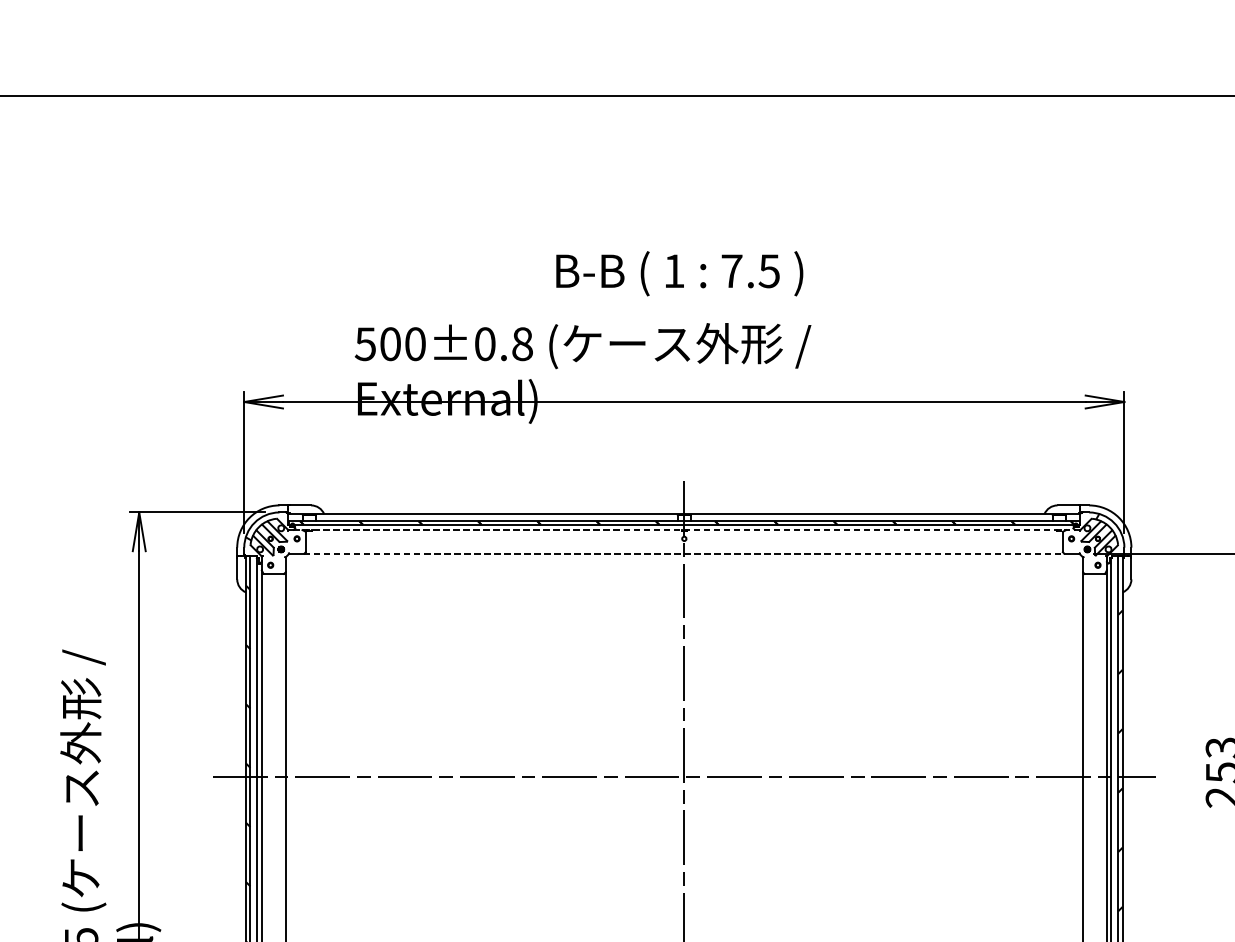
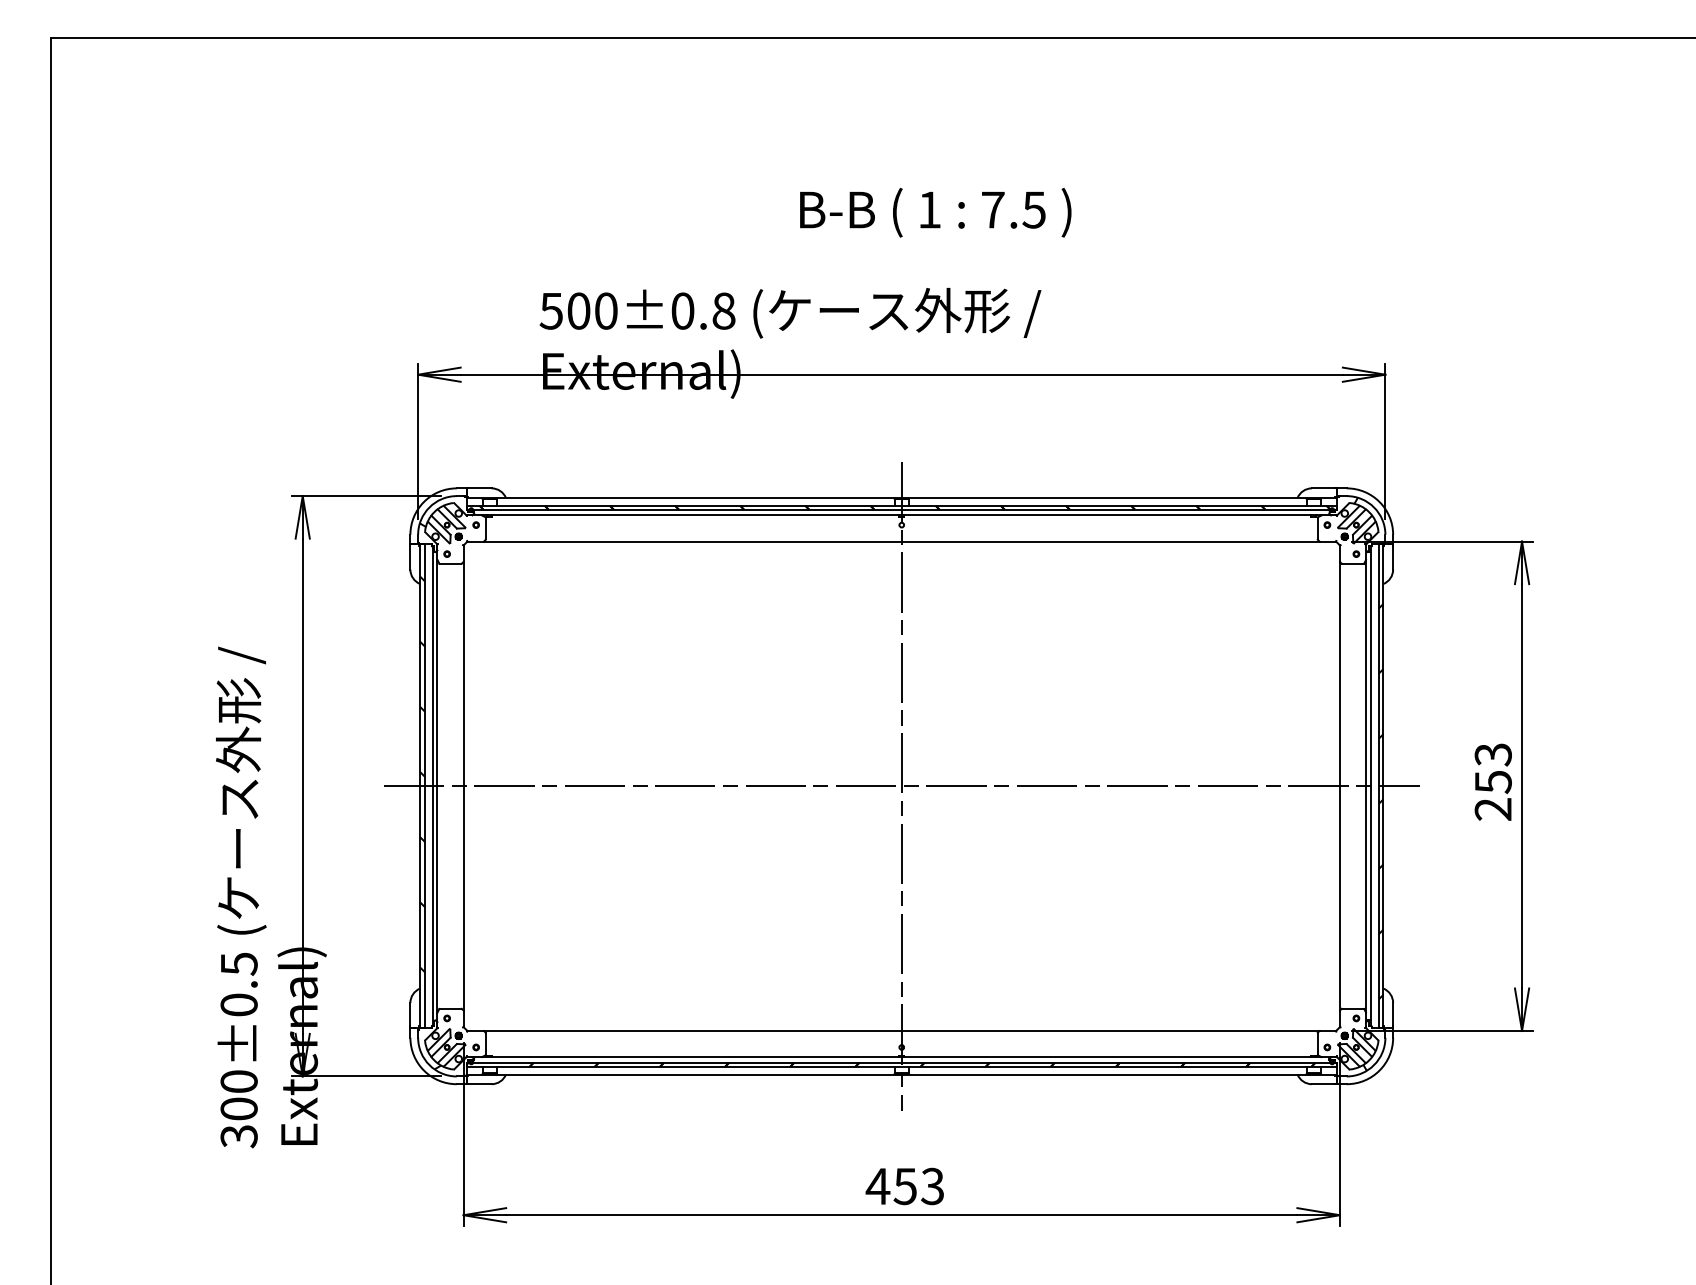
text: (679, 273) -> (935, 212), moved
line: (684, 530) -> (901, 515), dashed -> solid
line: (684, 553) -> (901, 541), dashed -> solid

